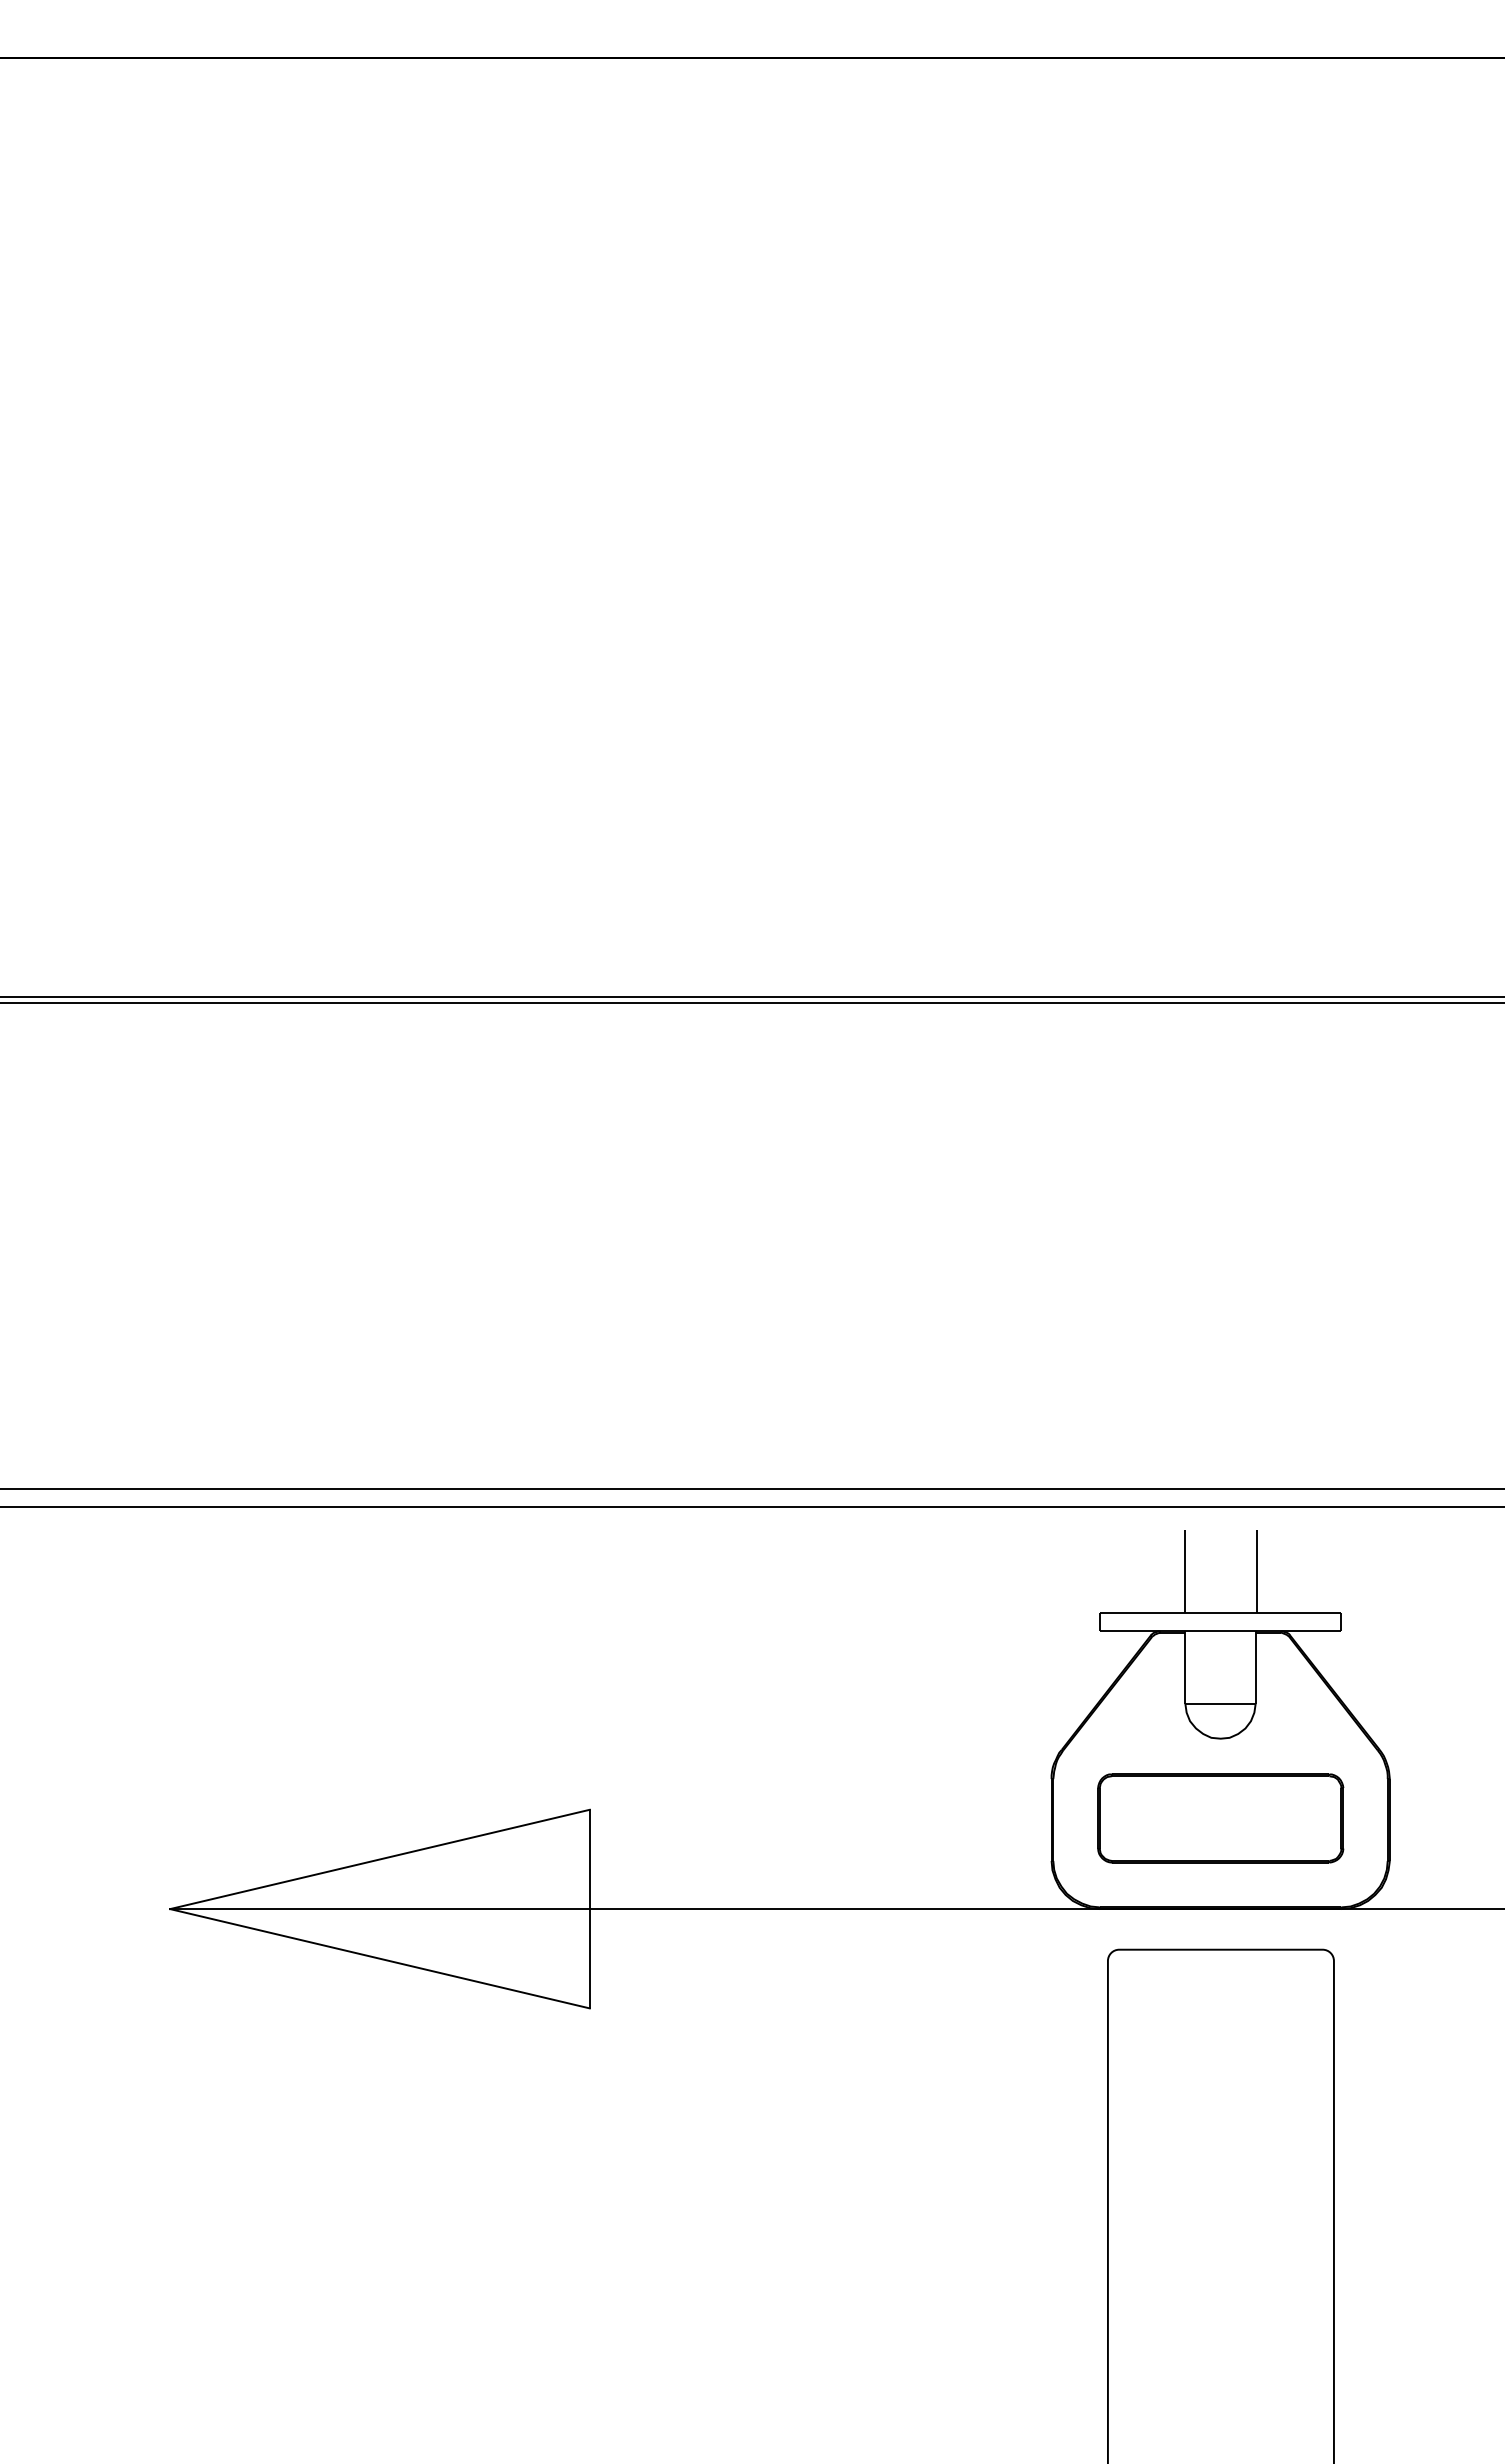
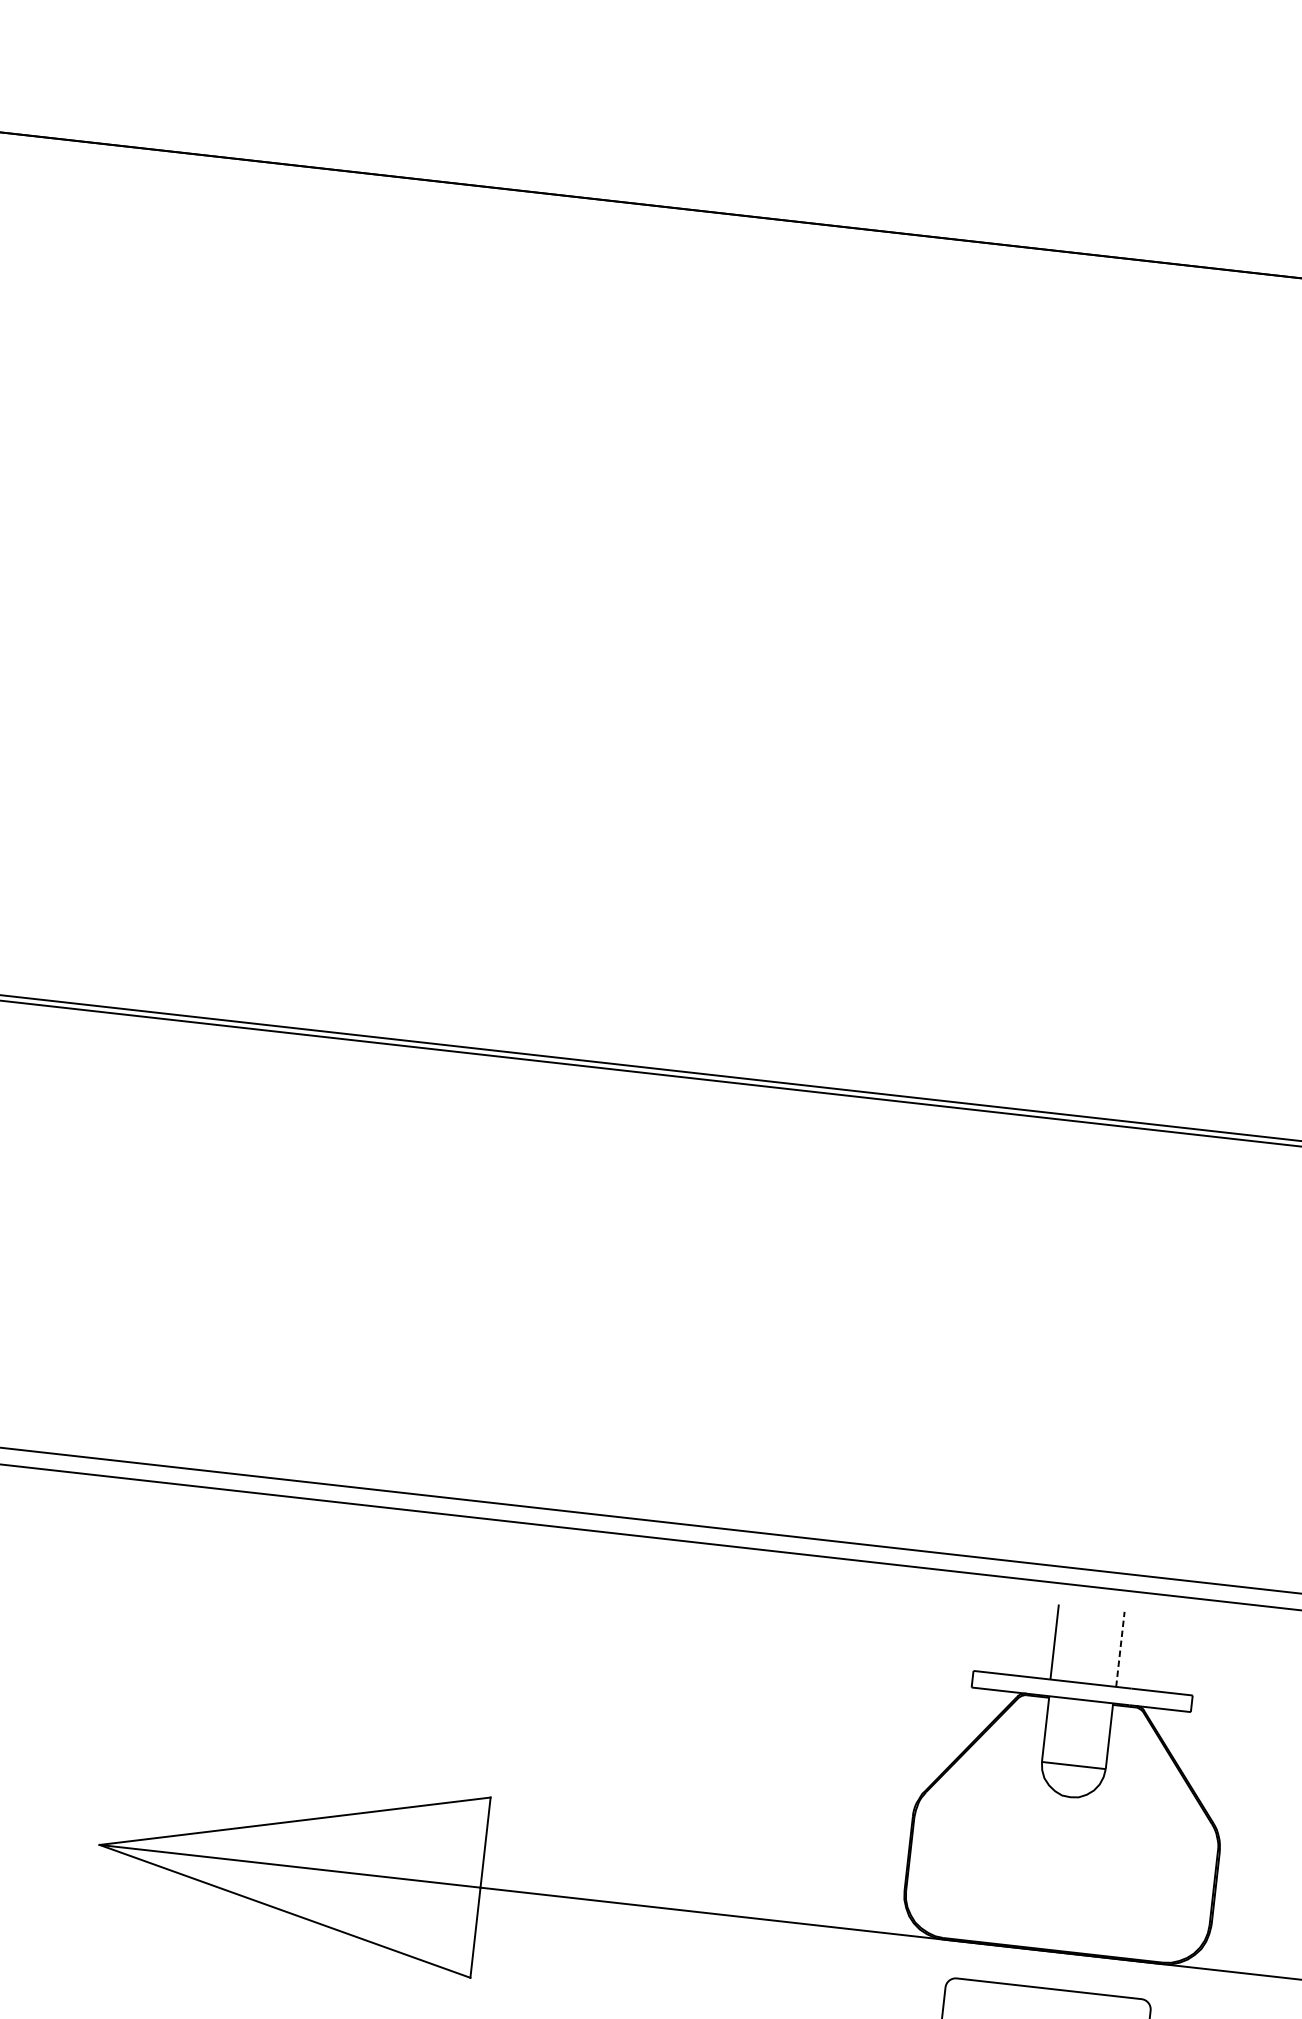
line: (1256, 1571) -> (1119, 1649), solid -> dashed
part: (1220, 1818) -> (1062, 1869), removed

